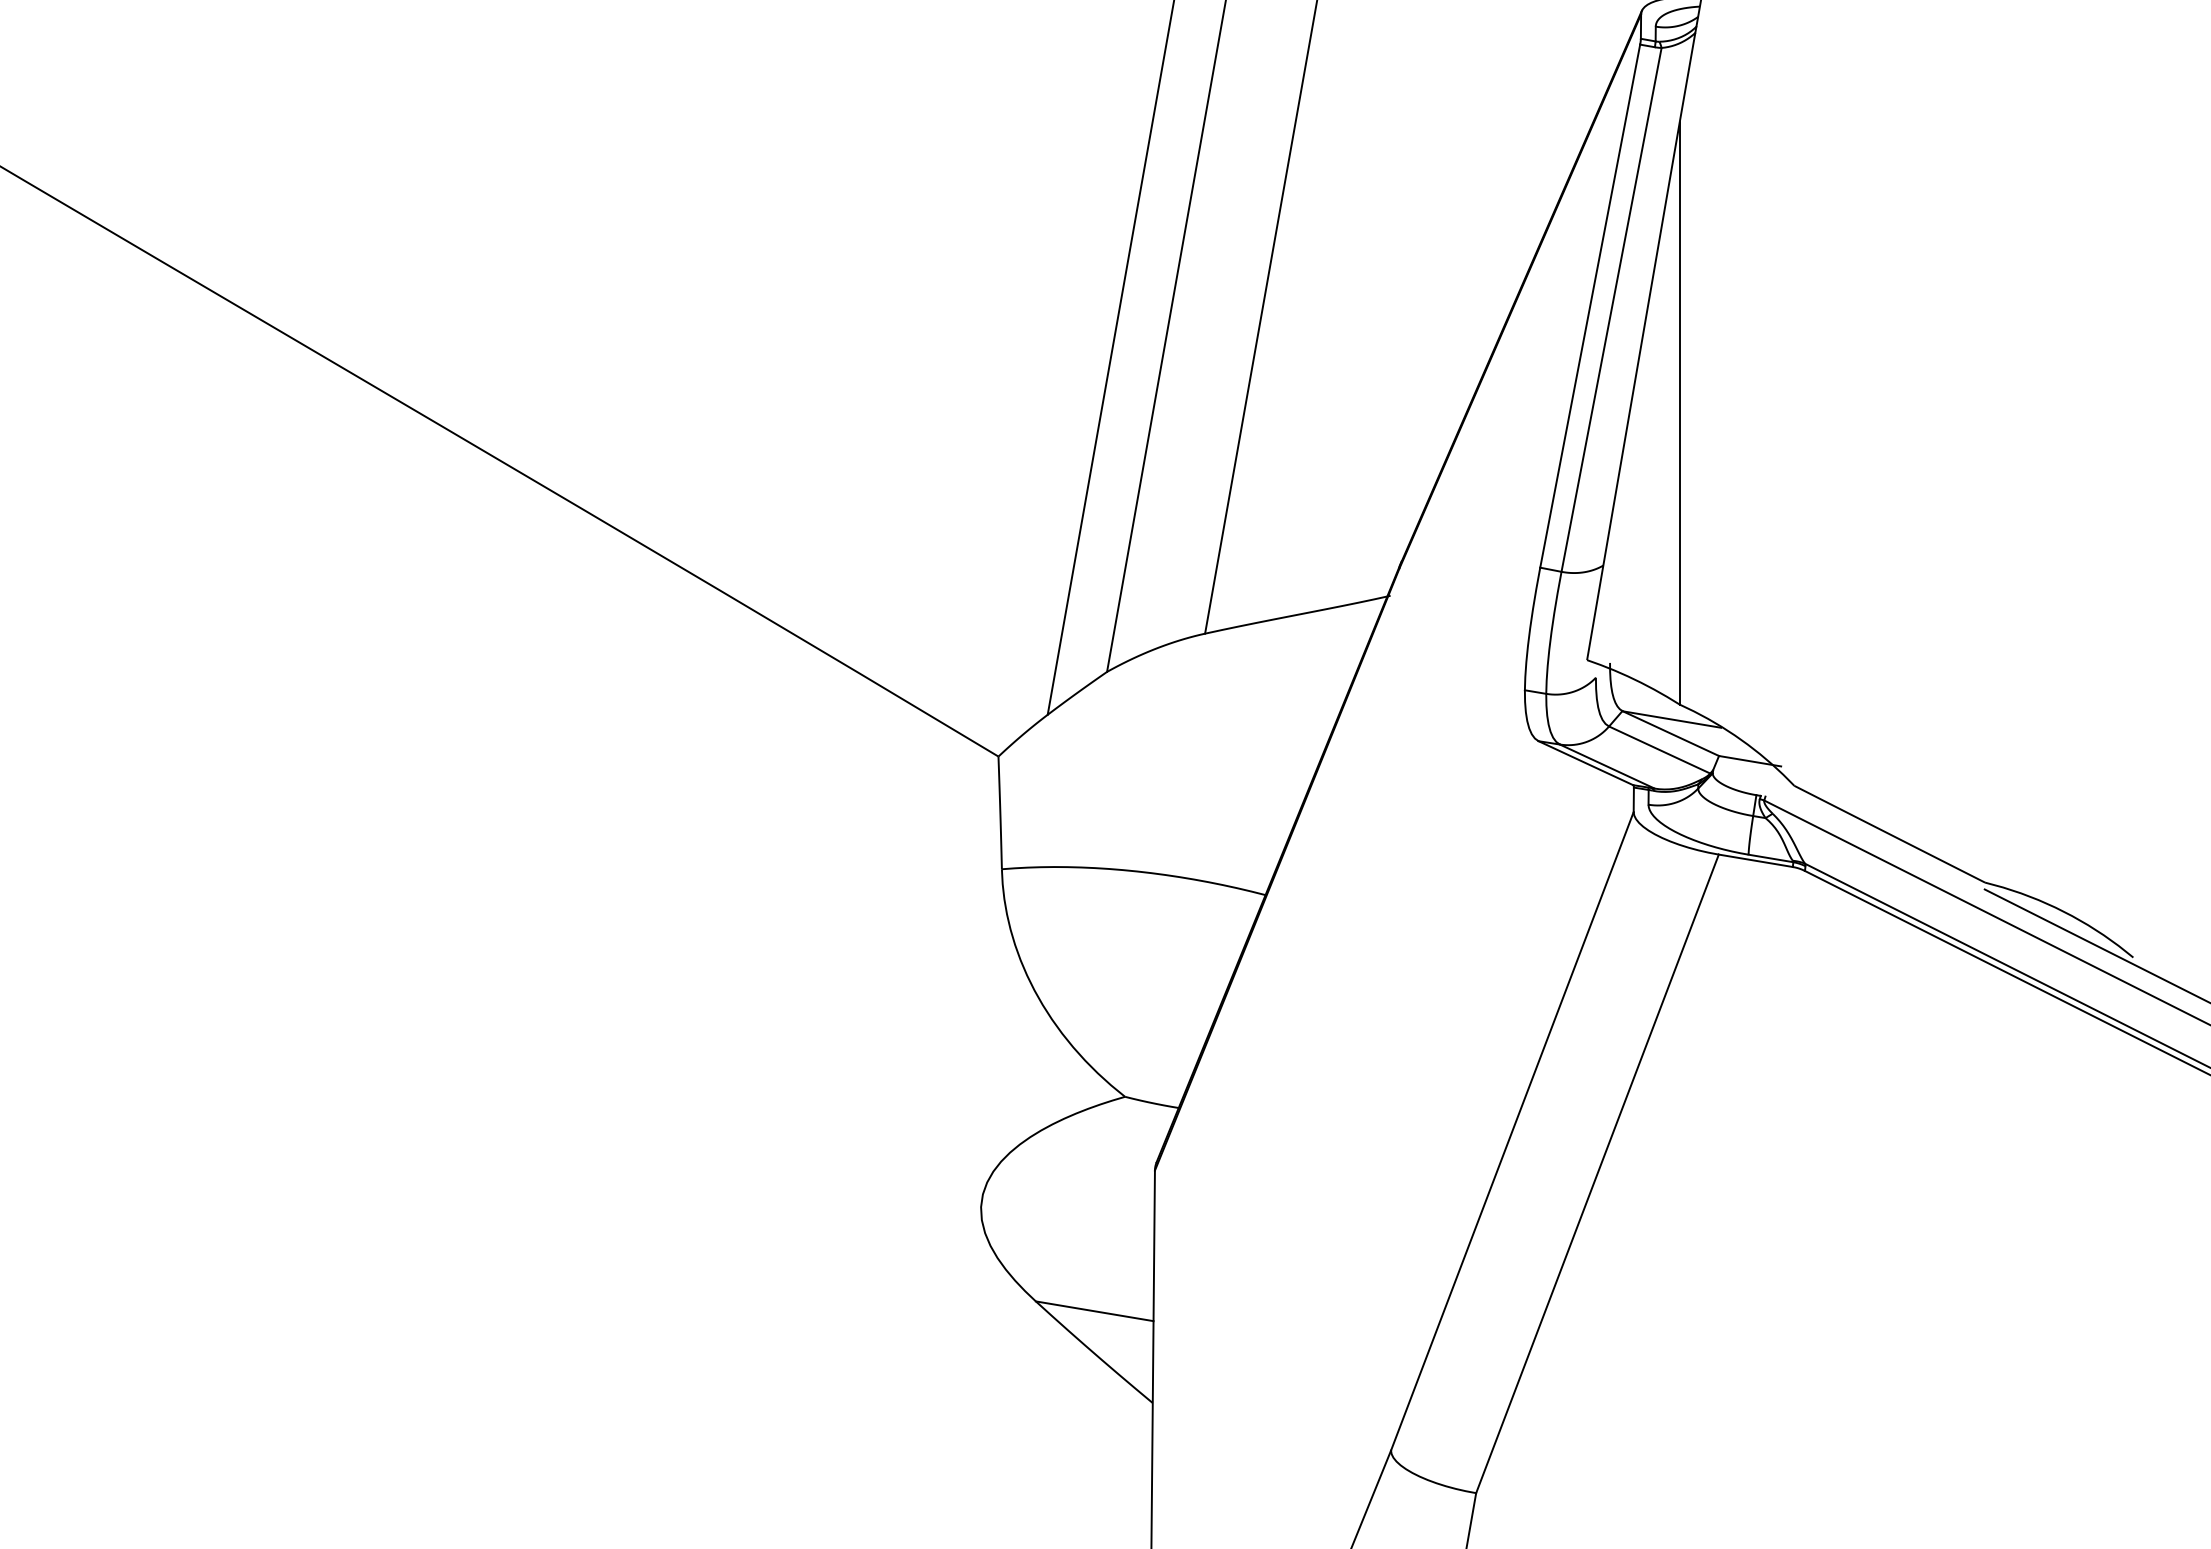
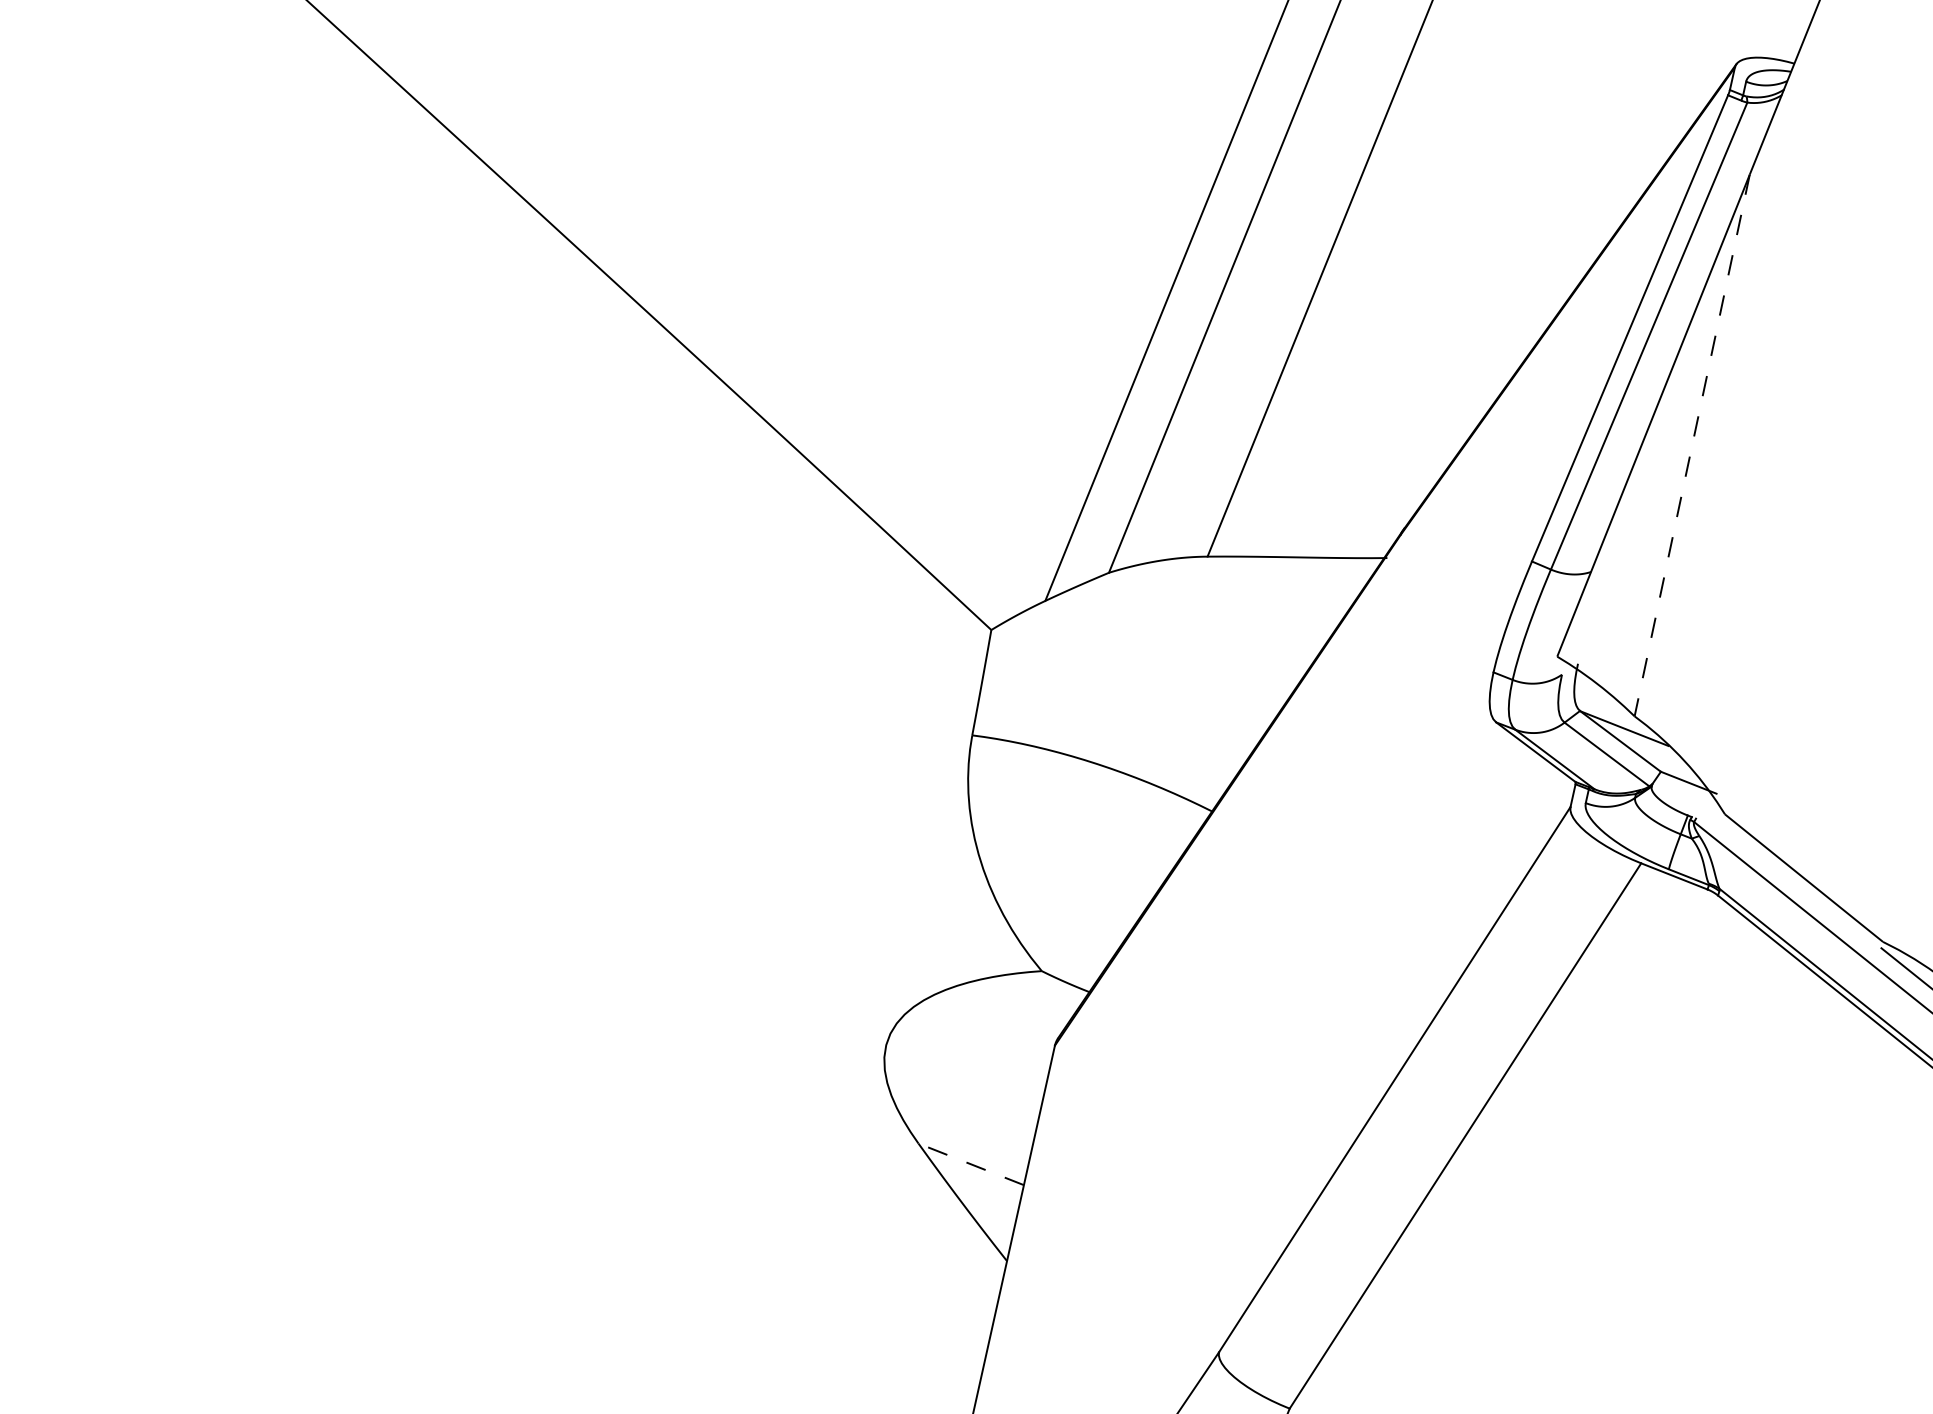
line: (1679, 413) -> (1691, 445), solid -> dashed
line: (1094, 1311) -> (970, 1164), solid -> dashed

